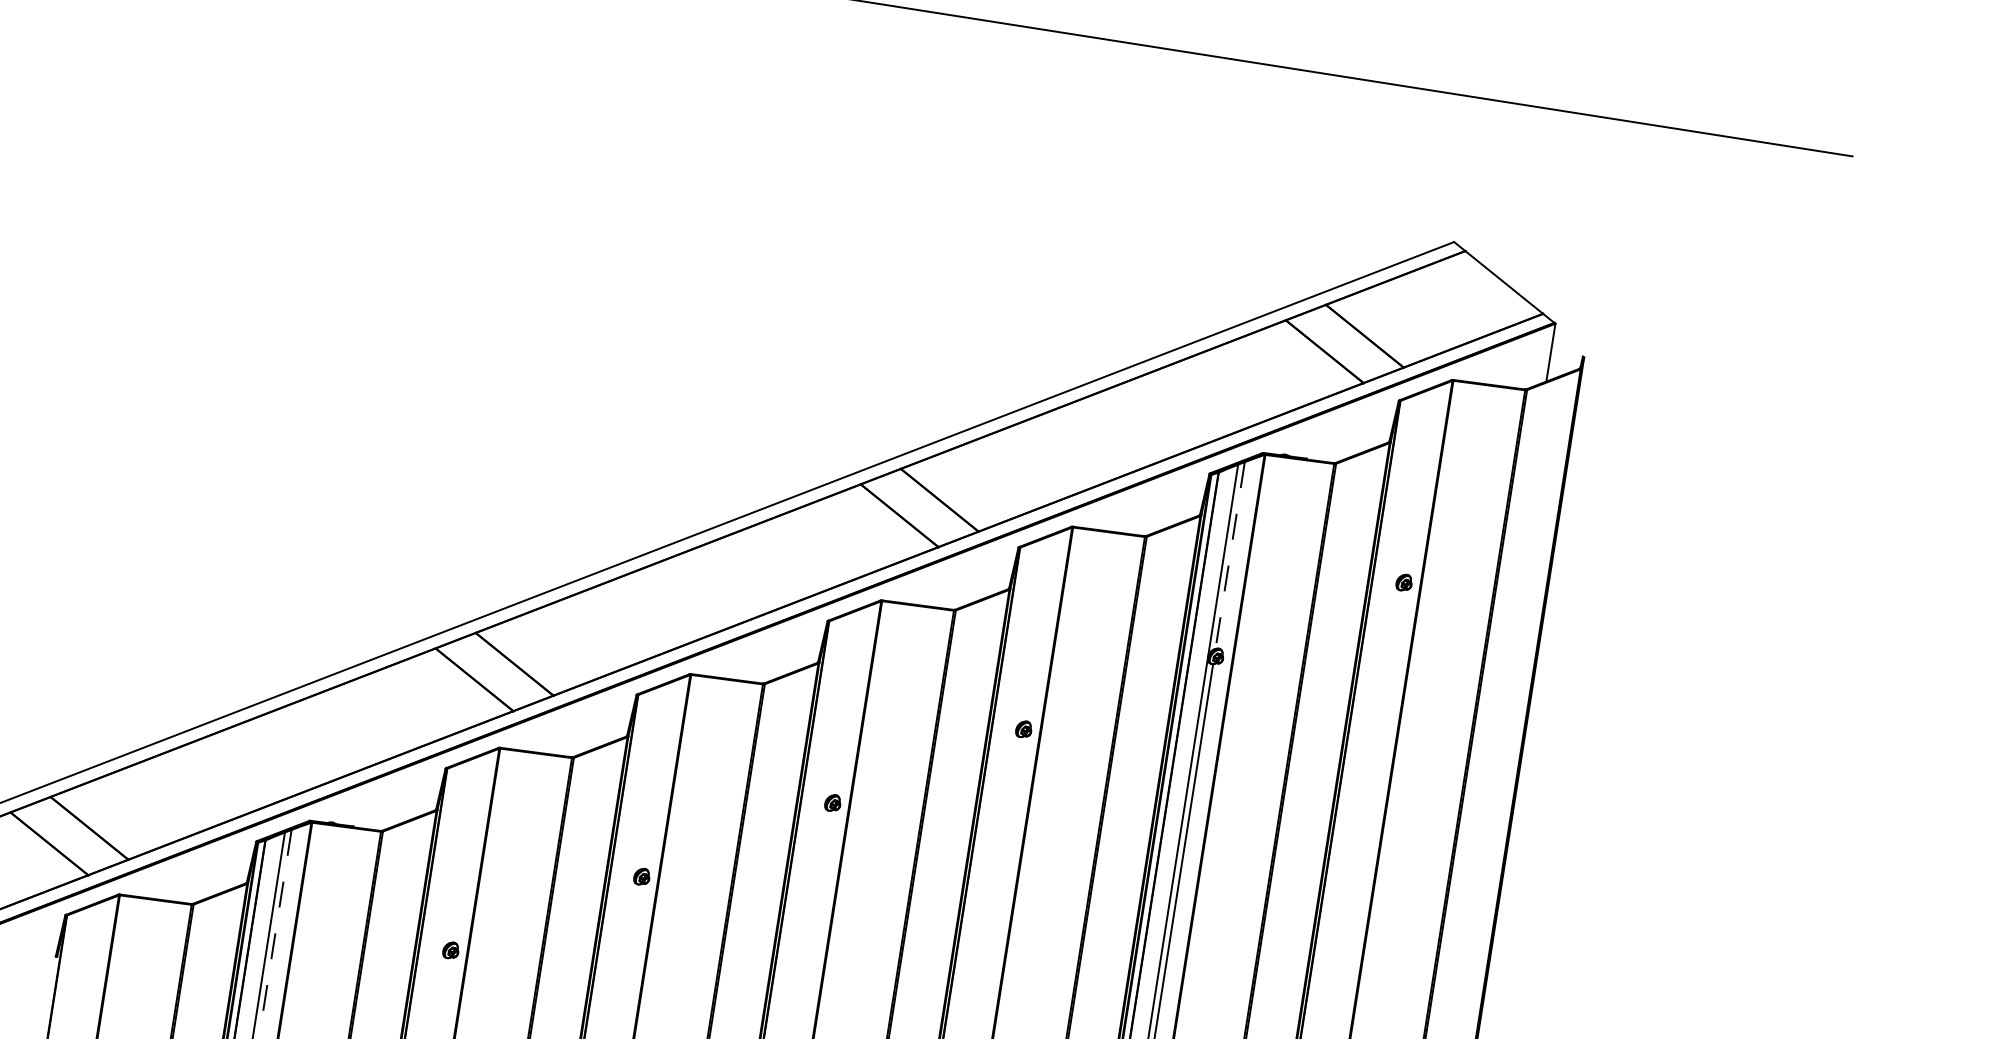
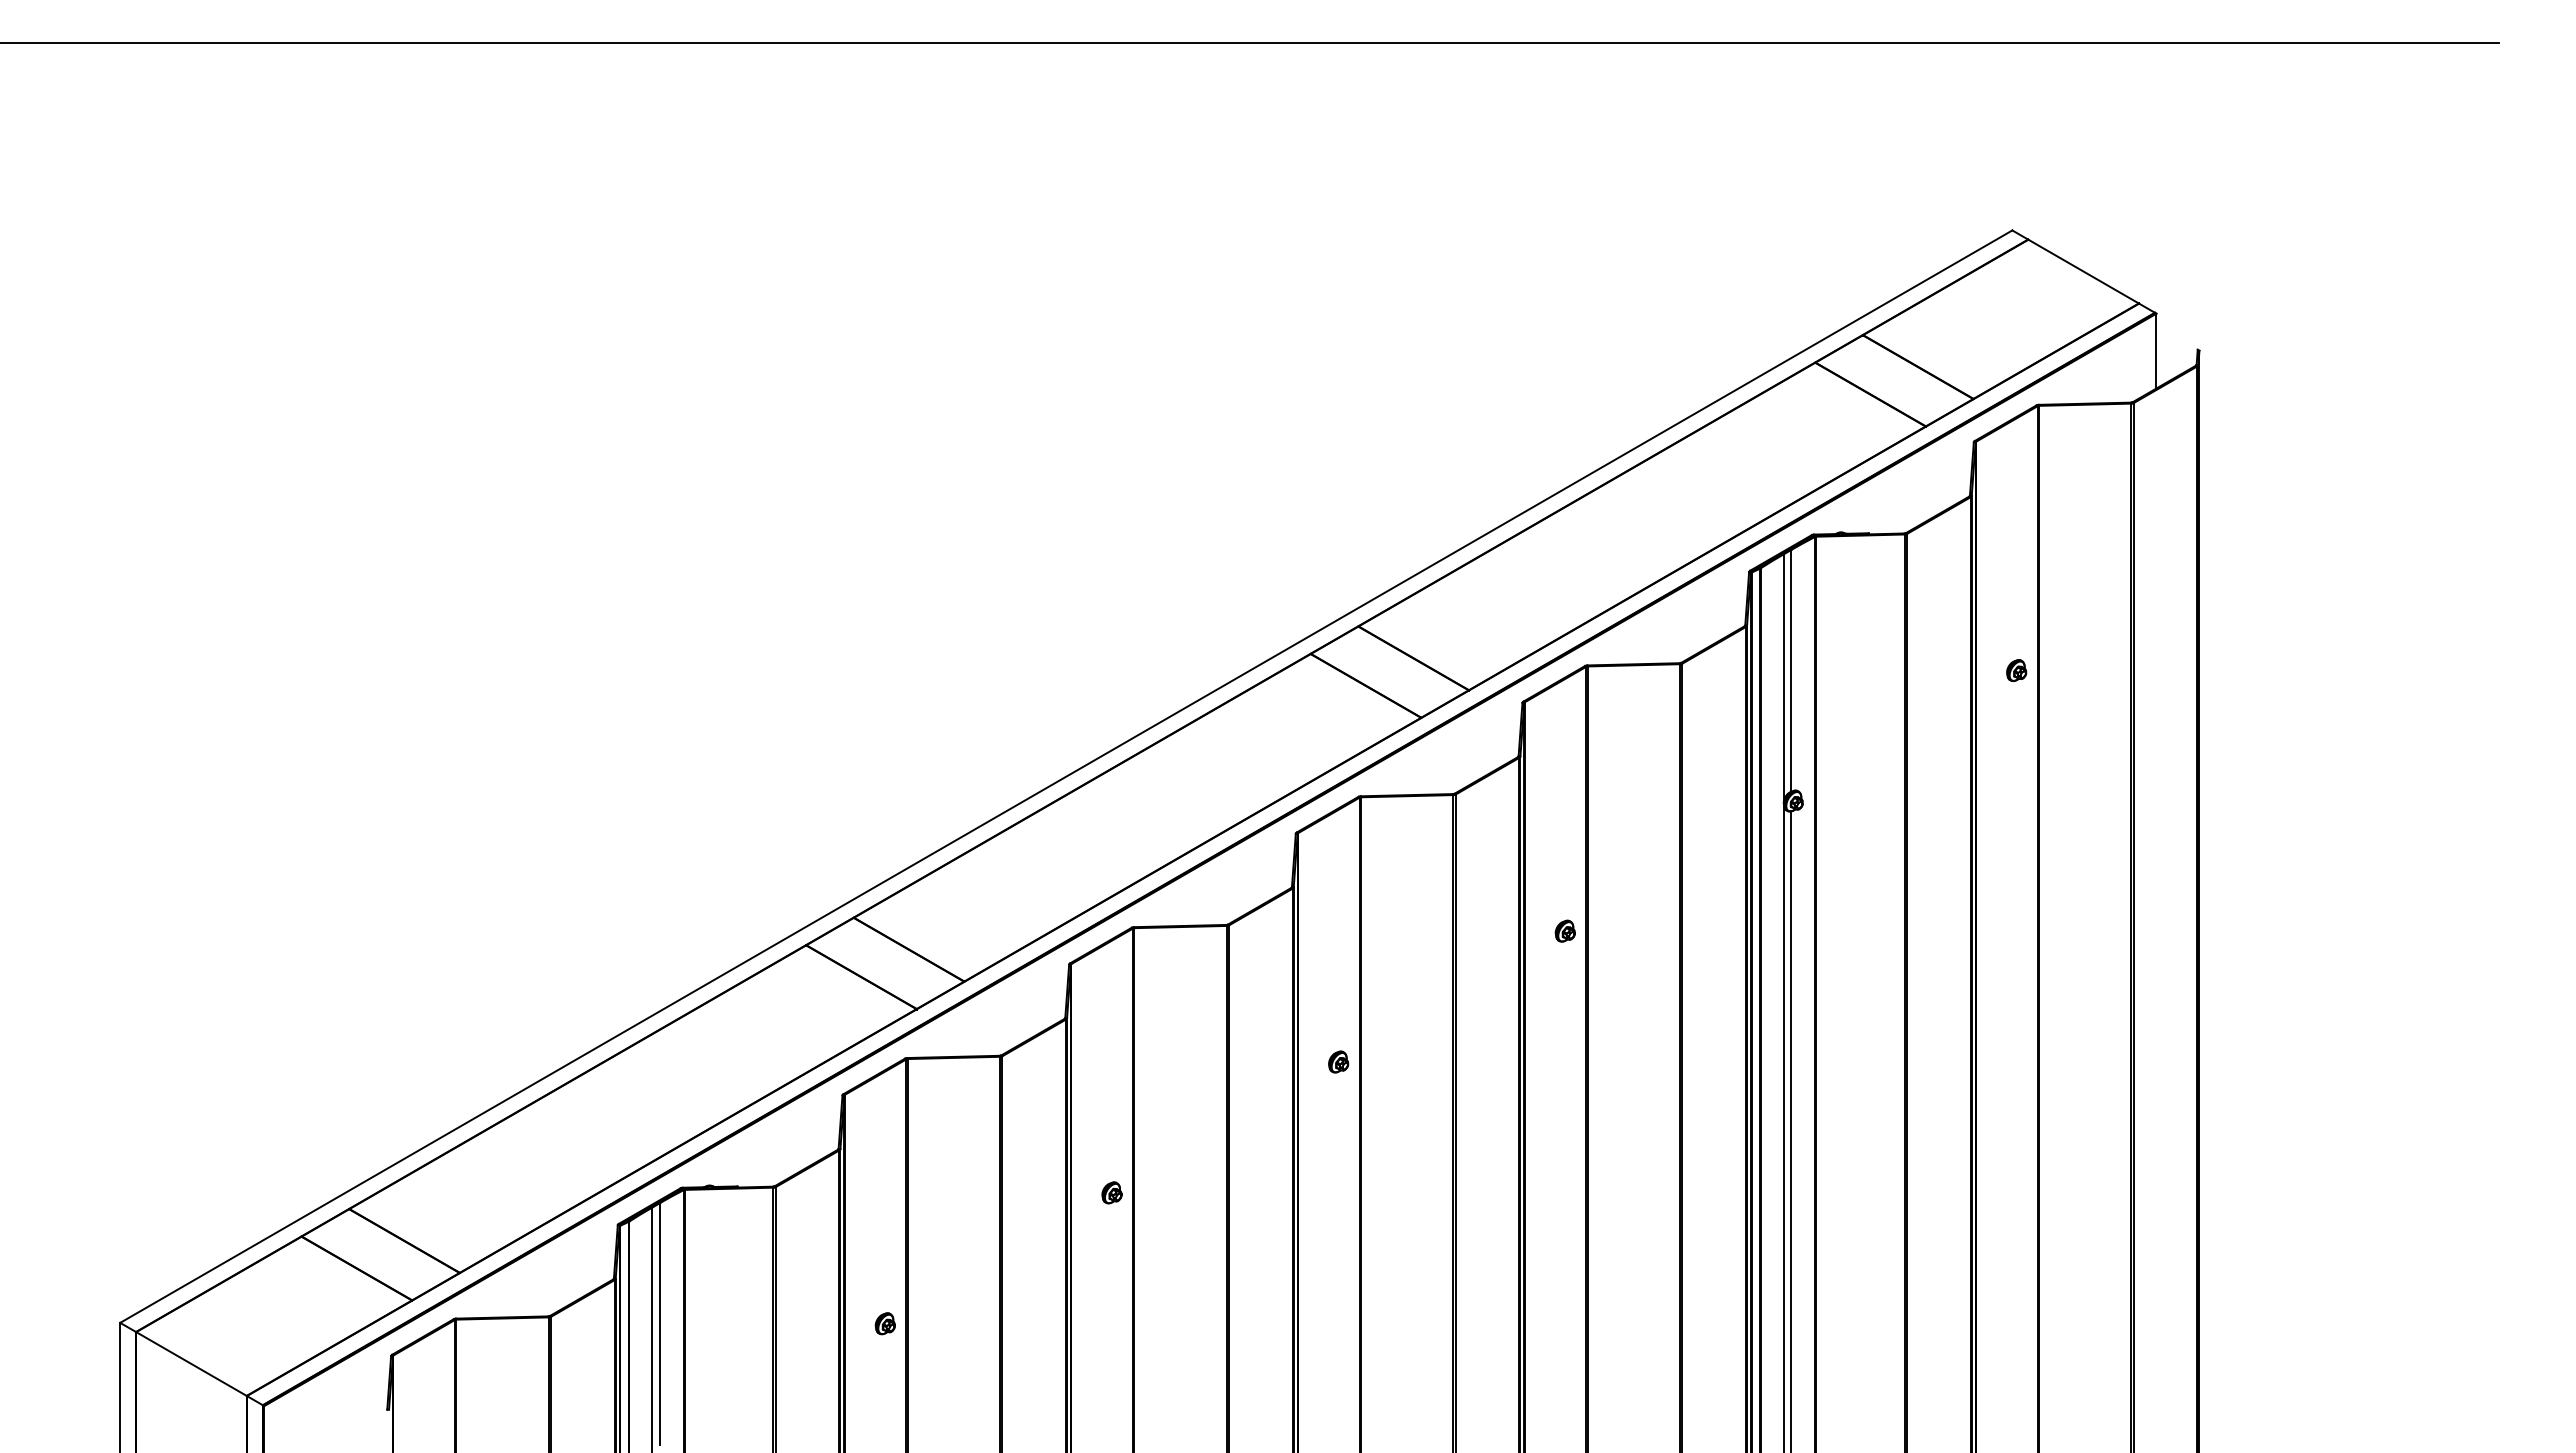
line: (1230, 555) -> (1791, 670), dashed -> solid
line: (277, 923) -> (660, 1324), dashed -> solid

